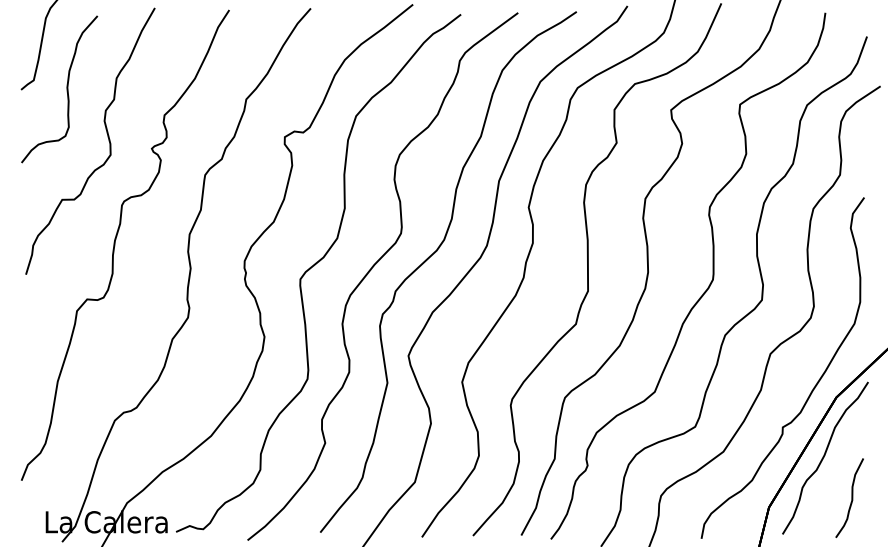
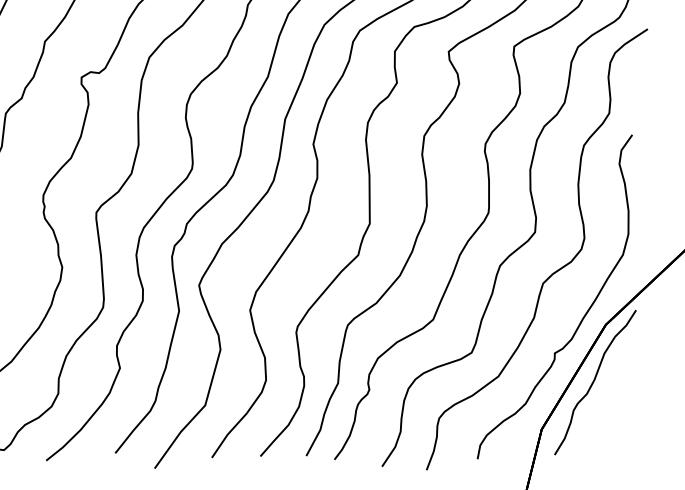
curve: (851, 497) -> (620, 419), removed

